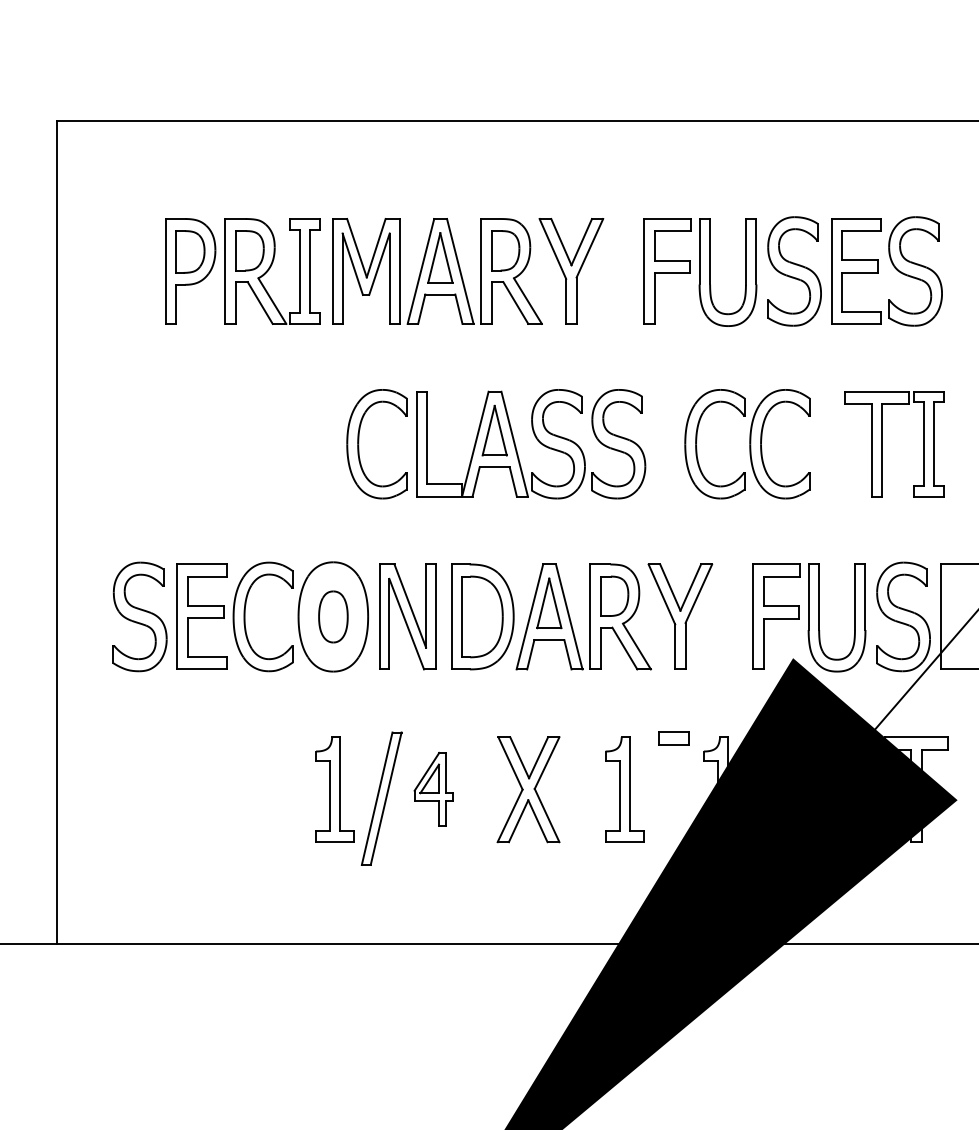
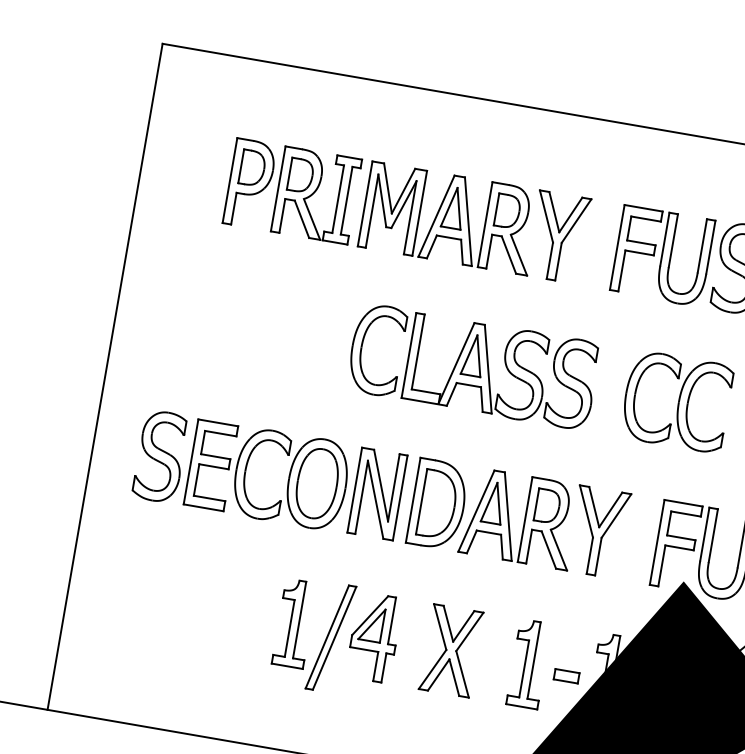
part: (333, 616) -> (317, 483), size x1.67
part: (673, 738) -> (565, 676), moved
part: (433, 789) -> (374, 637), size x1.43

